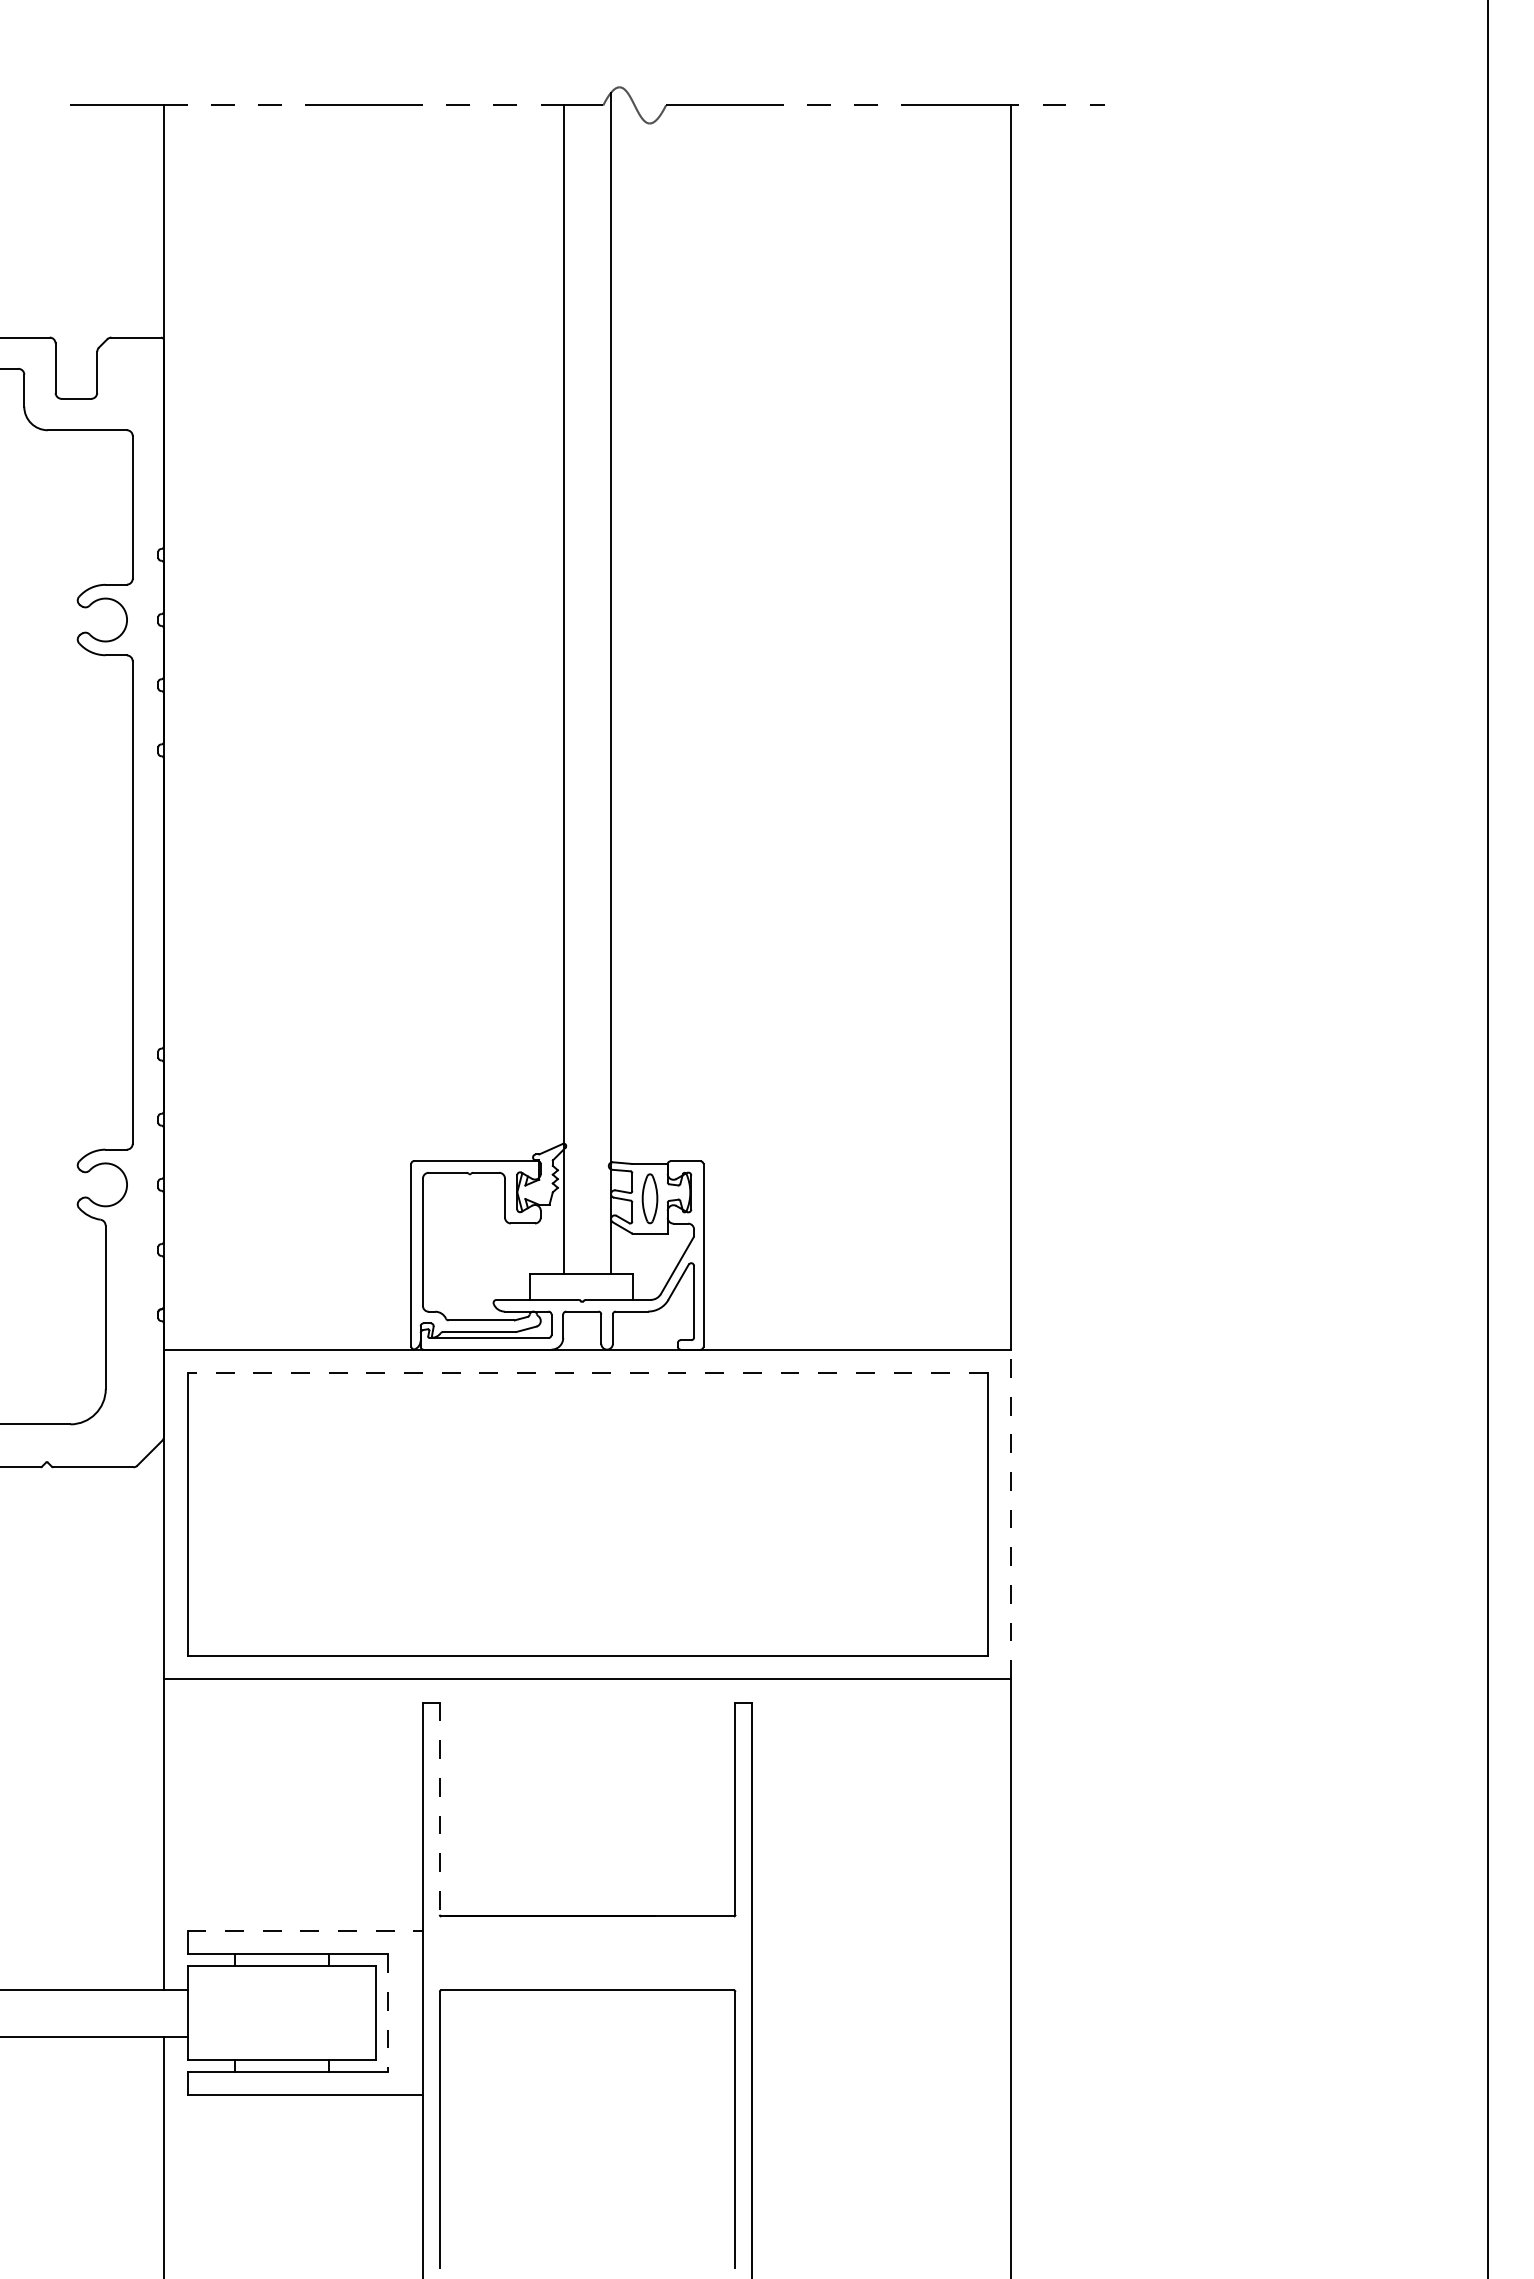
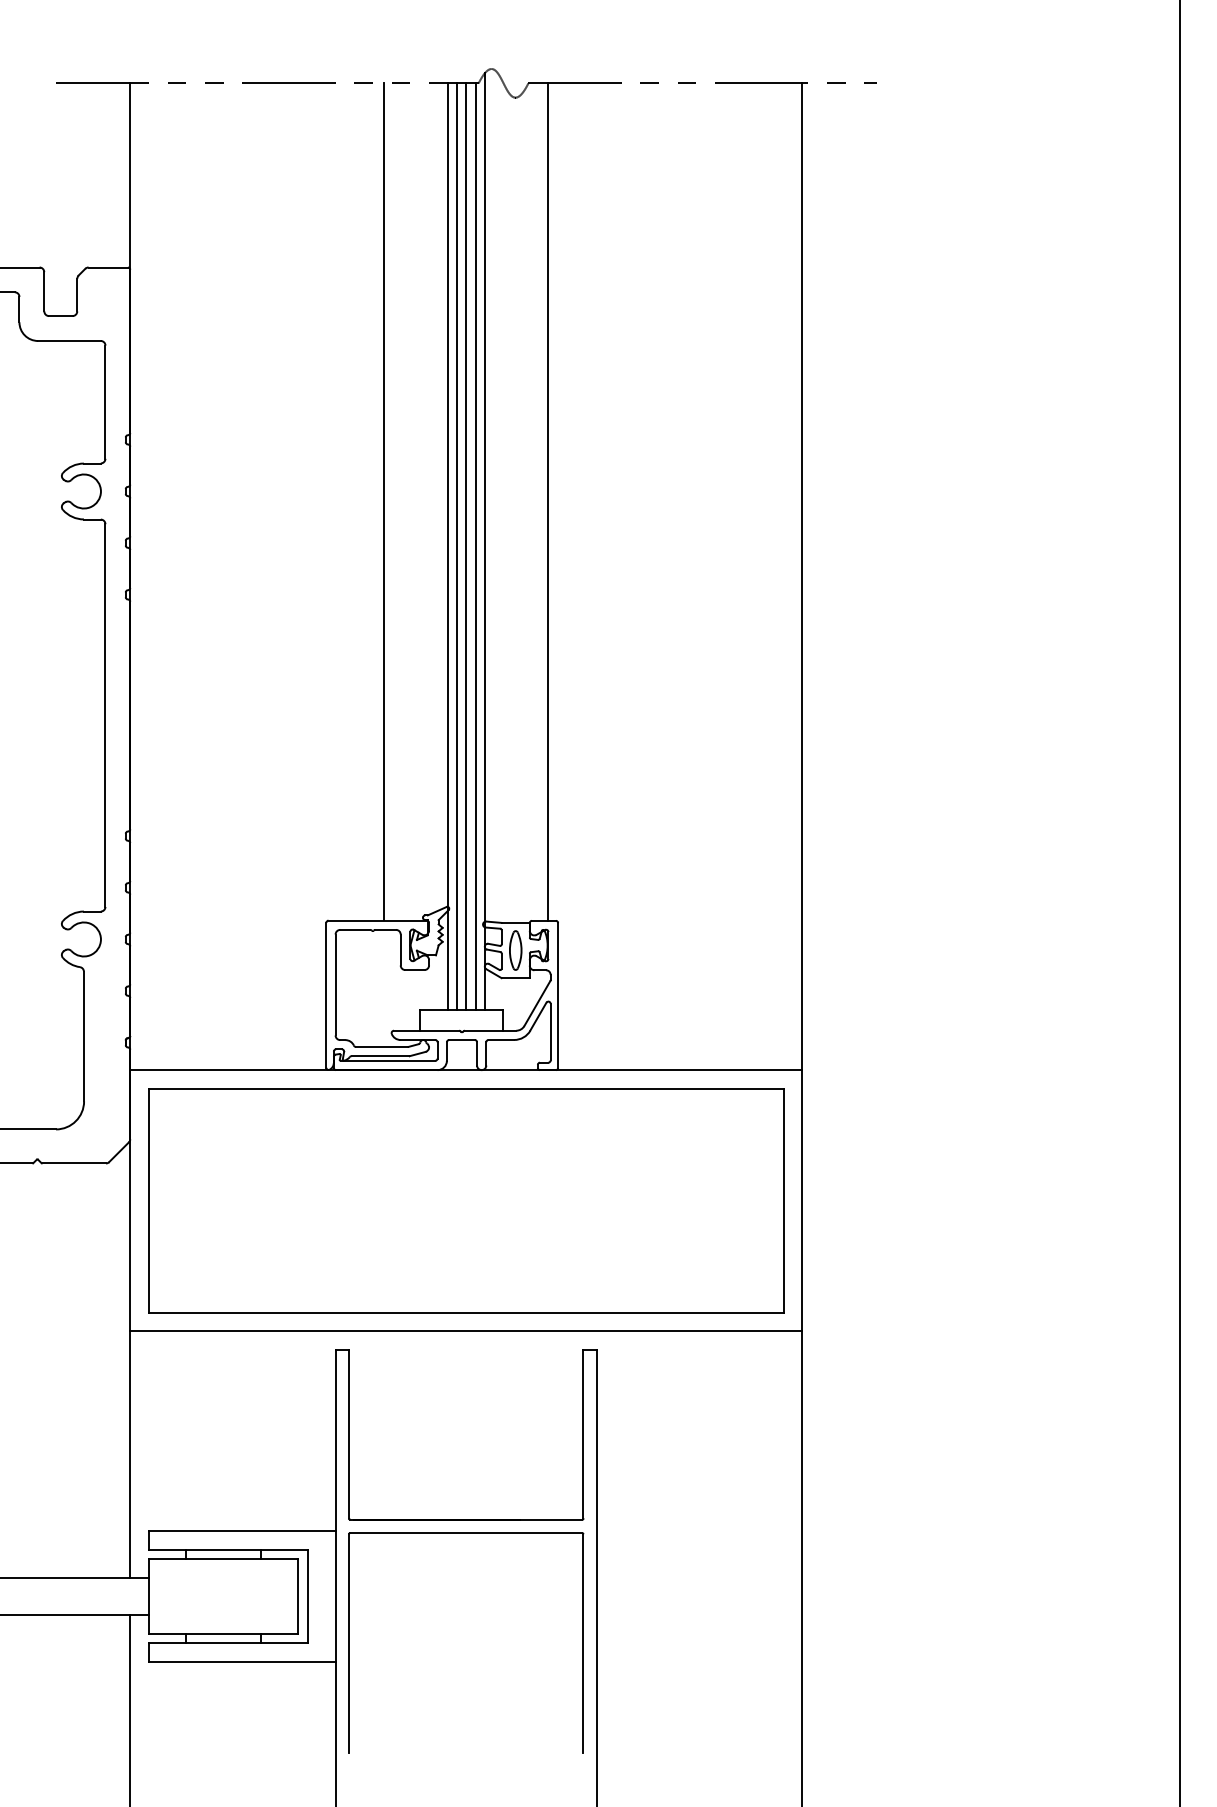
line: (484, 632) -> (384, 501), added
line: (690, 633) -> (547, 502), added
line: (575, 689) -> (456, 546), added
line: (587, 689) -> (466, 546), added
line: (599, 689) -> (475, 546), added
line: (587, 1373) -> (466, 1089), dashed -> solid
line: (1011, 1514) -> (802, 1200), dashed -> solid
line: (439, 1809) -> (348, 1434), dashed -> solid
line: (305, 1930) -> (242, 1530), dashed -> solid
part: (587, 1990) -> (466, 1533), moved
line: (387, 2013) -> (307, 1596), dashed -> solid

